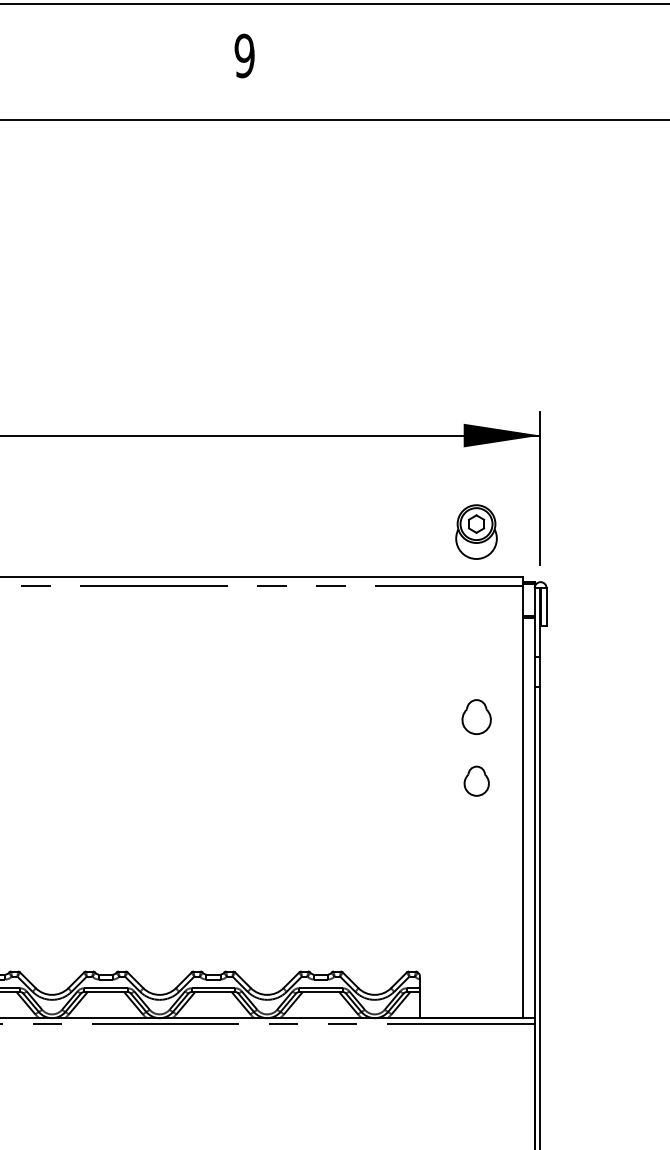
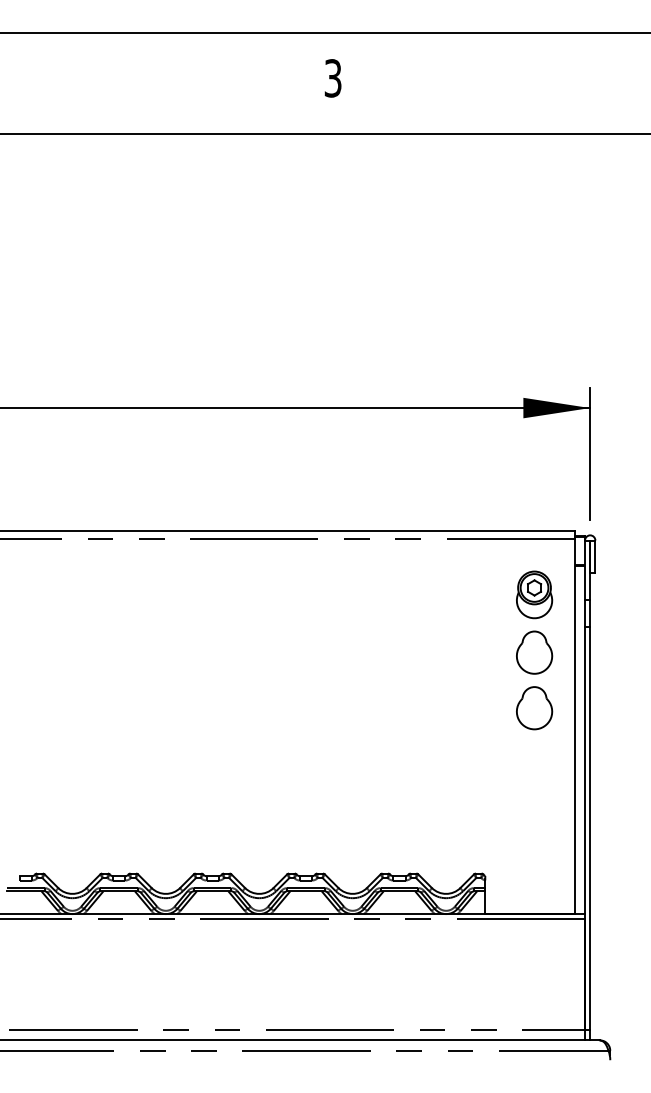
text: (243, 56) -> (332, 78), 9 -> 3
part: (476, 531) -> (534, 594), moved
part: (476, 716) -> (534, 652), size x1.43
part: (476, 781) -> (534, 708), size x1.67

